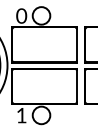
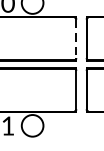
line: (76, 44) -> (75, 38), solid -> dashed

